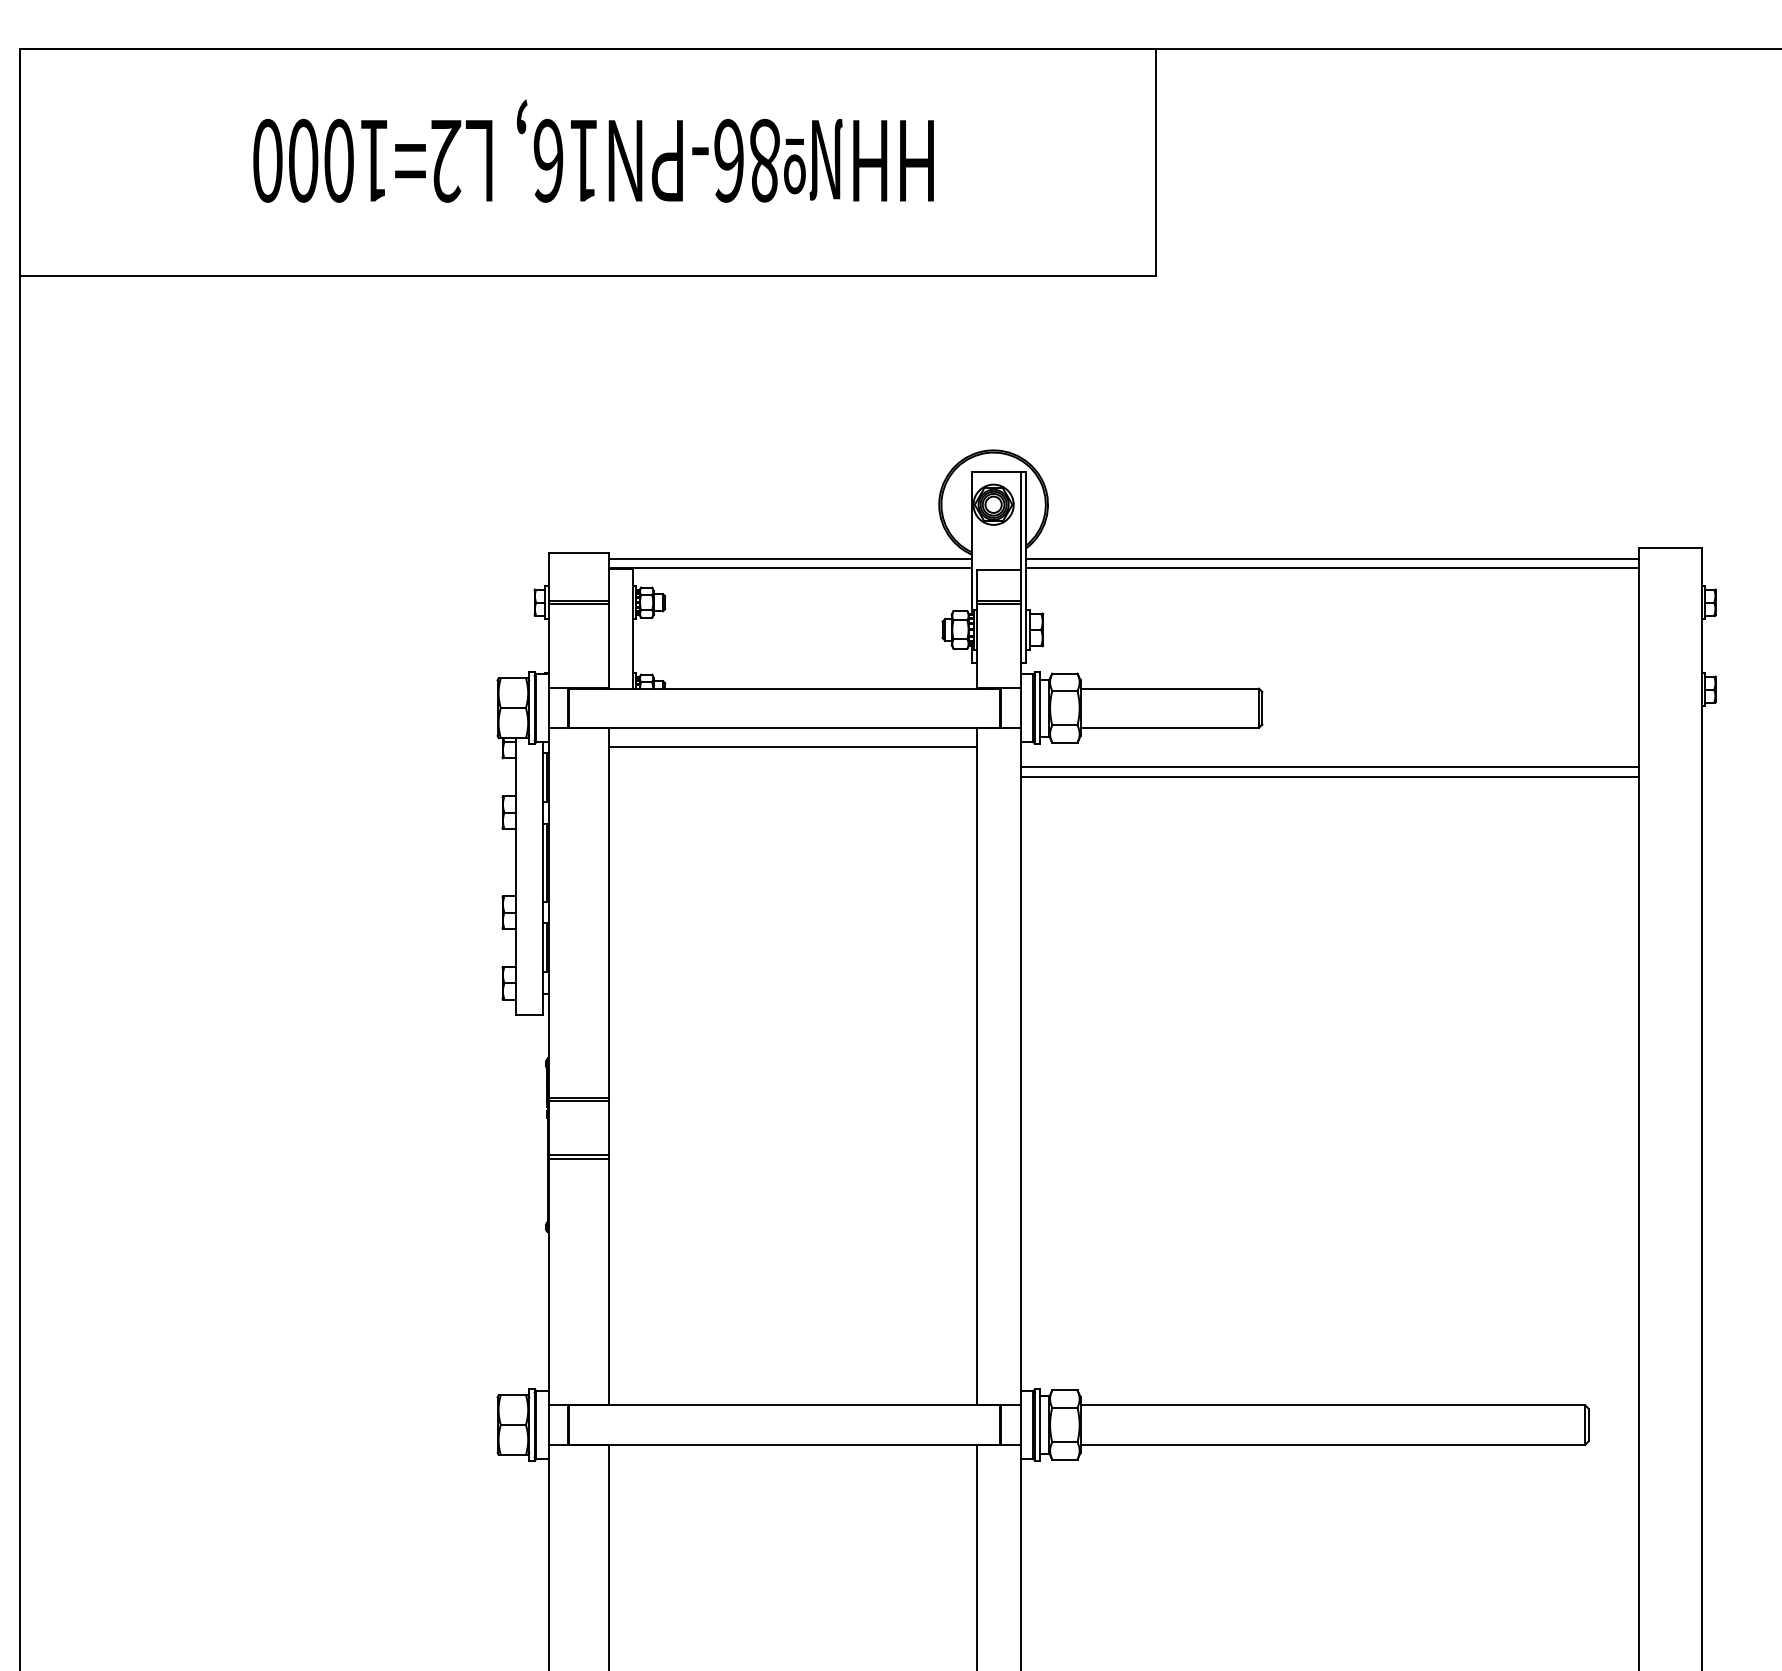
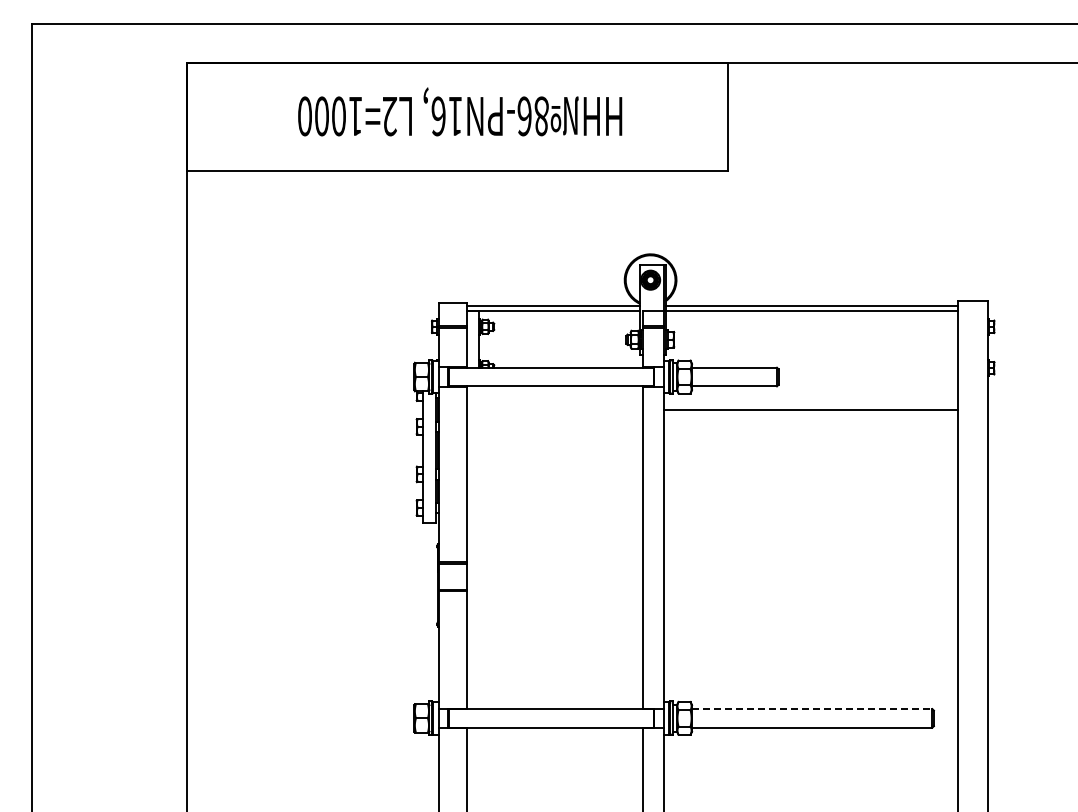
line: (791, 746) -> (554, 395), removed
line: (1329, 767) -> (810, 405), removed
line: (1333, 1406) -> (812, 709), solid -> dashed

